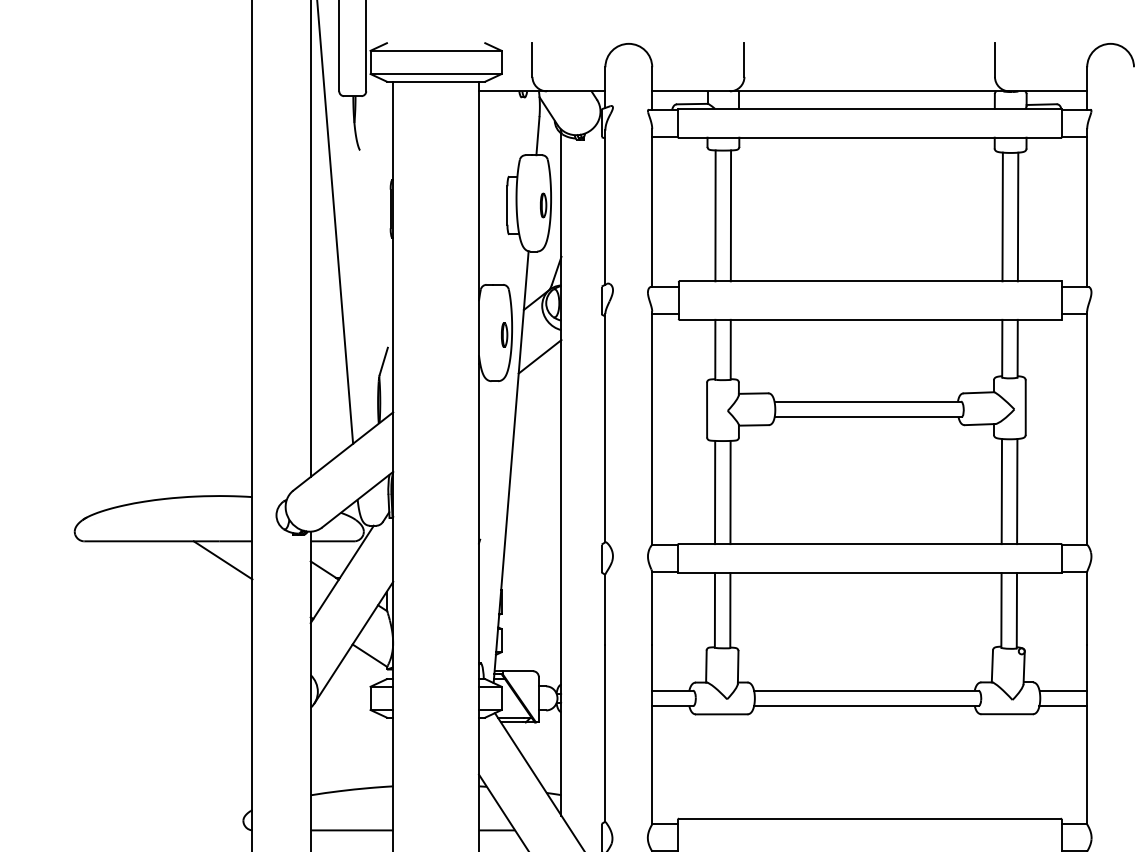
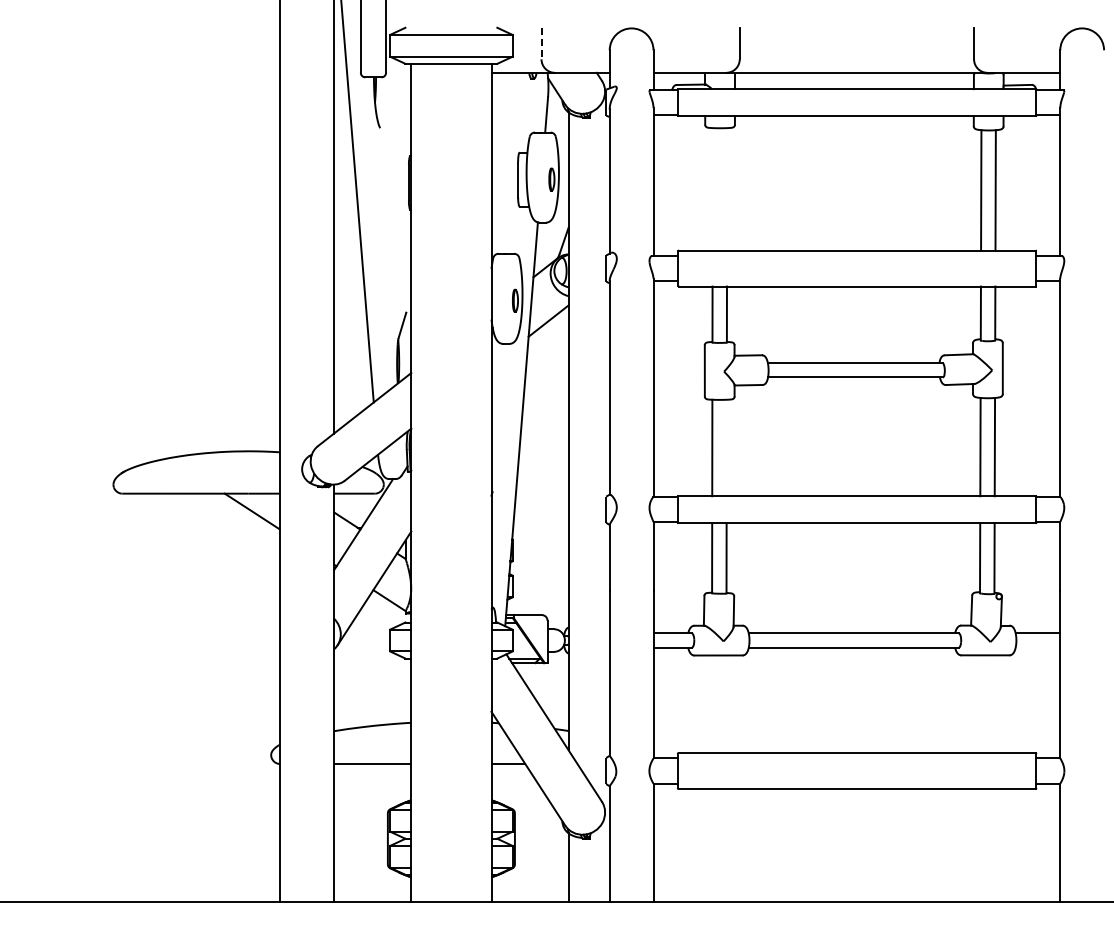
line: (532, 59) -> (541, 43), solid -> dashed
line: (715, 216) -> (712, 189), removed
line: (731, 216) -> (727, 189), removed
line: (730, 491) -> (726, 447), removed
line: (1062, 705) -> (1037, 647), removed

